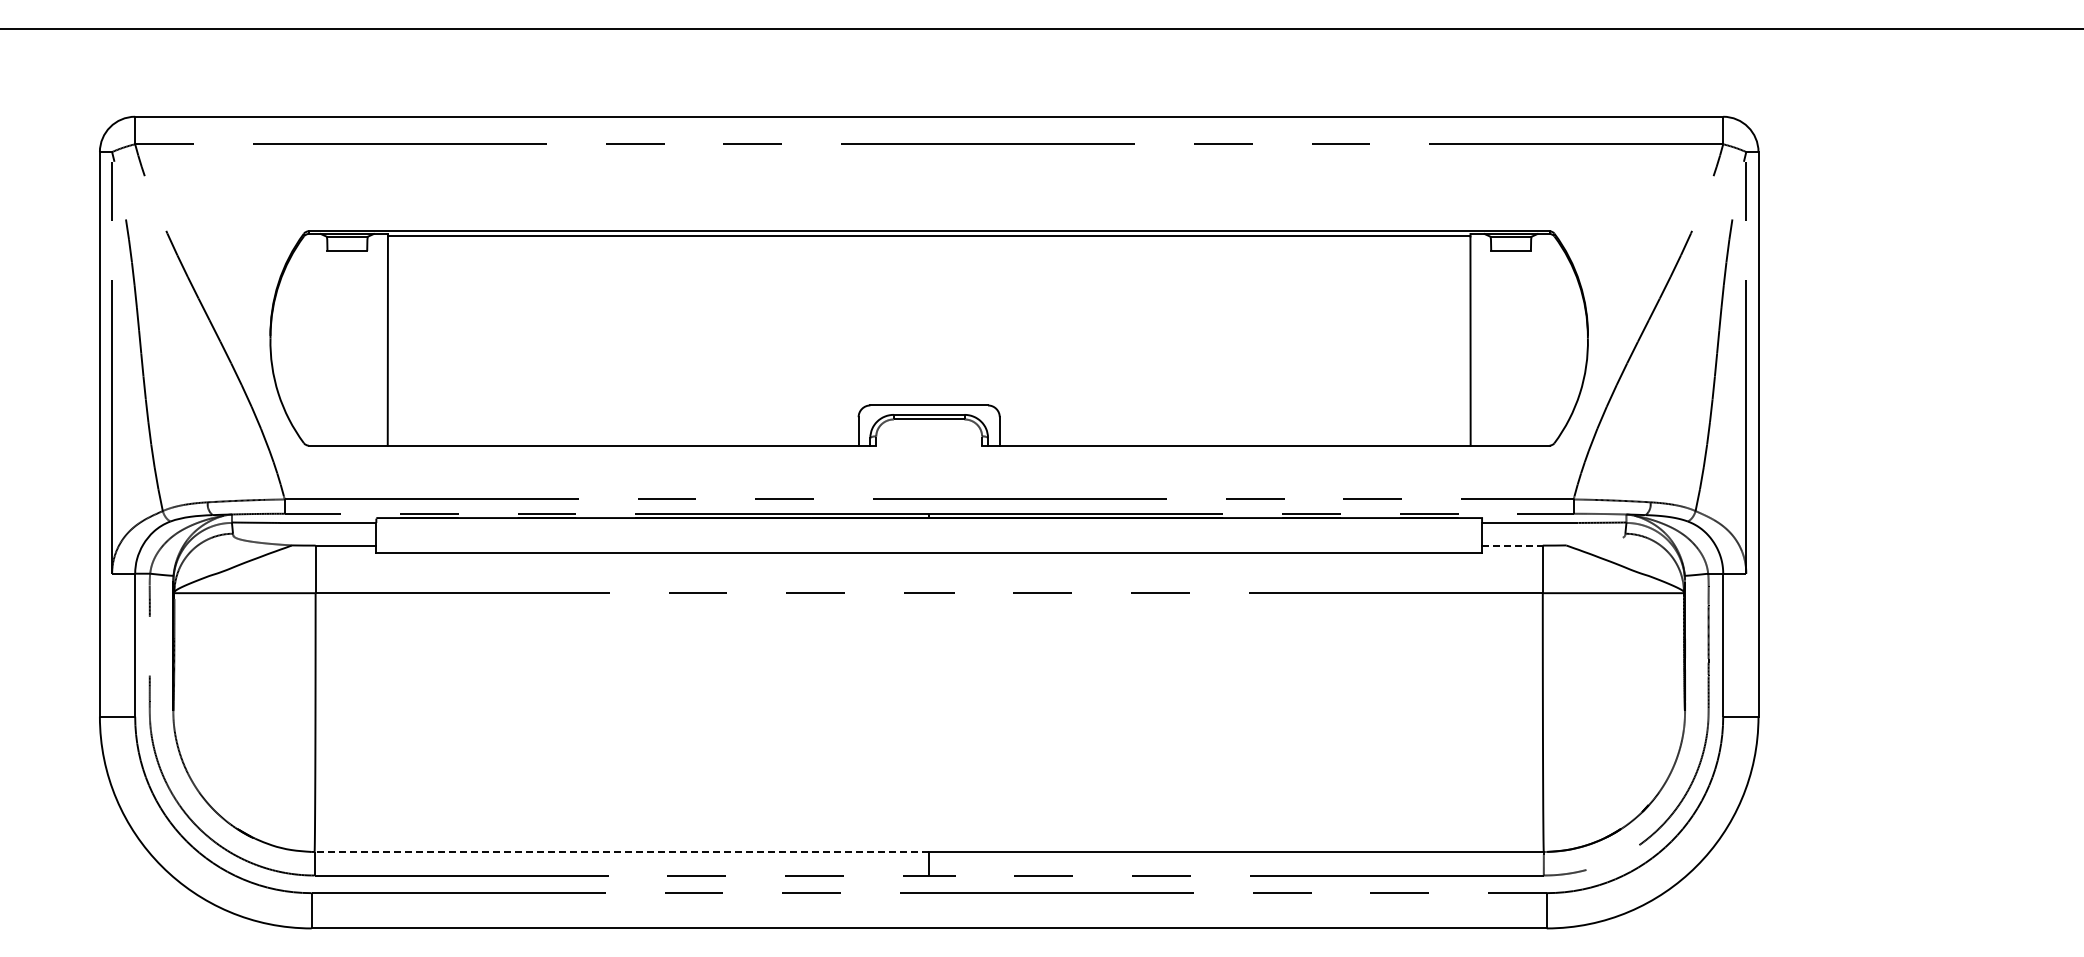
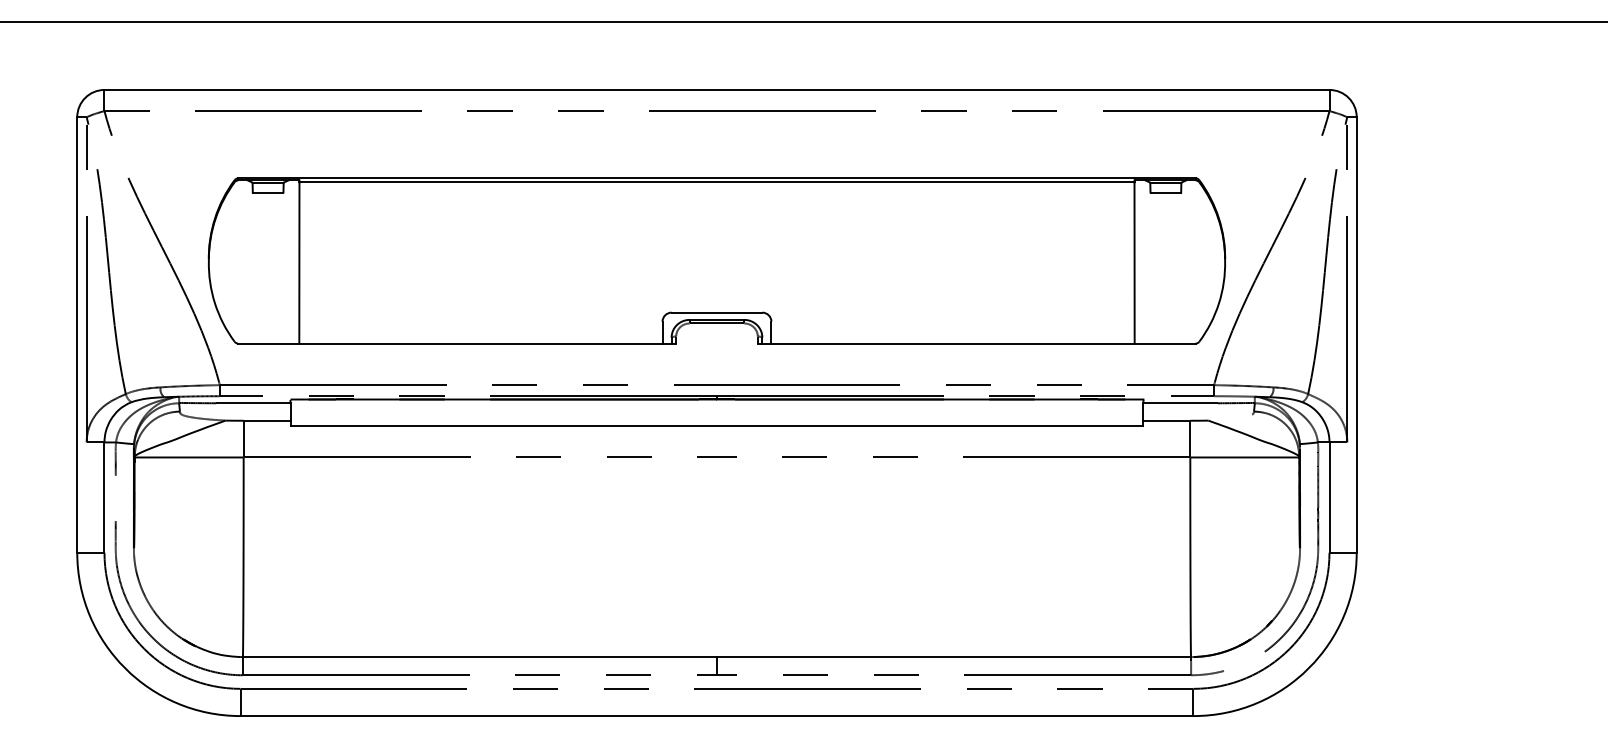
line: (1512, 545) -> (1166, 420), dashed -> solid
line: (621, 851) -> (479, 656), dashed -> solid

